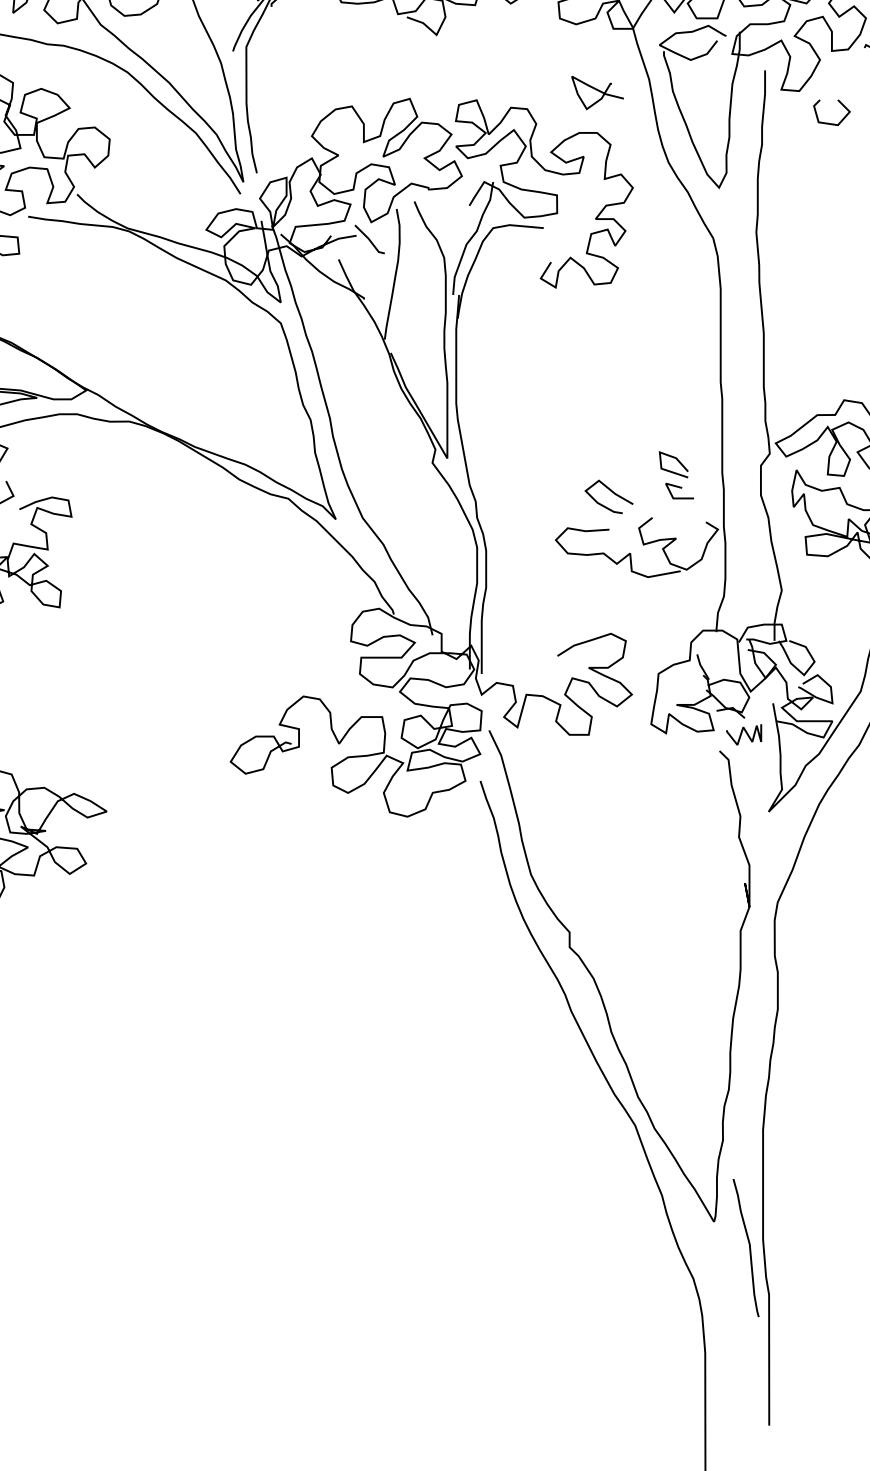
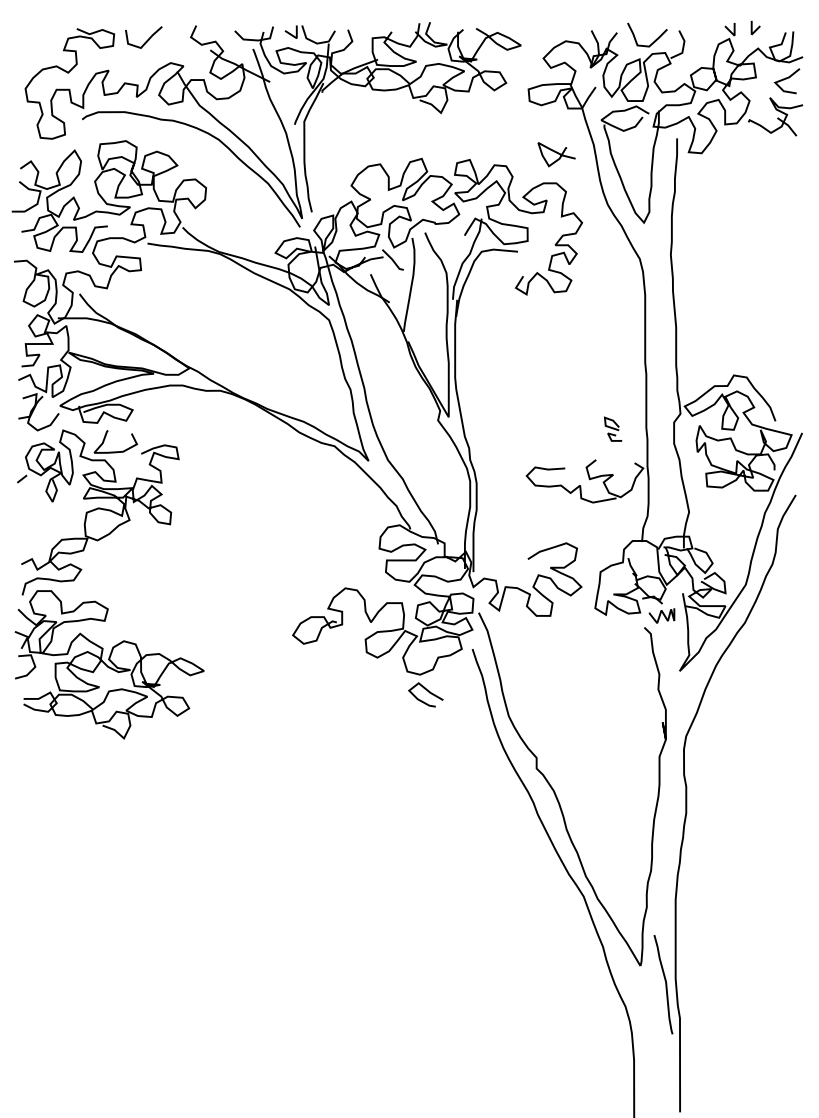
curve: (828, 122) -> (722, 175), removed
part: (675, 474) -> (612, 428), size x0.7
curve: (611, 492) -> (427, 691), moved

